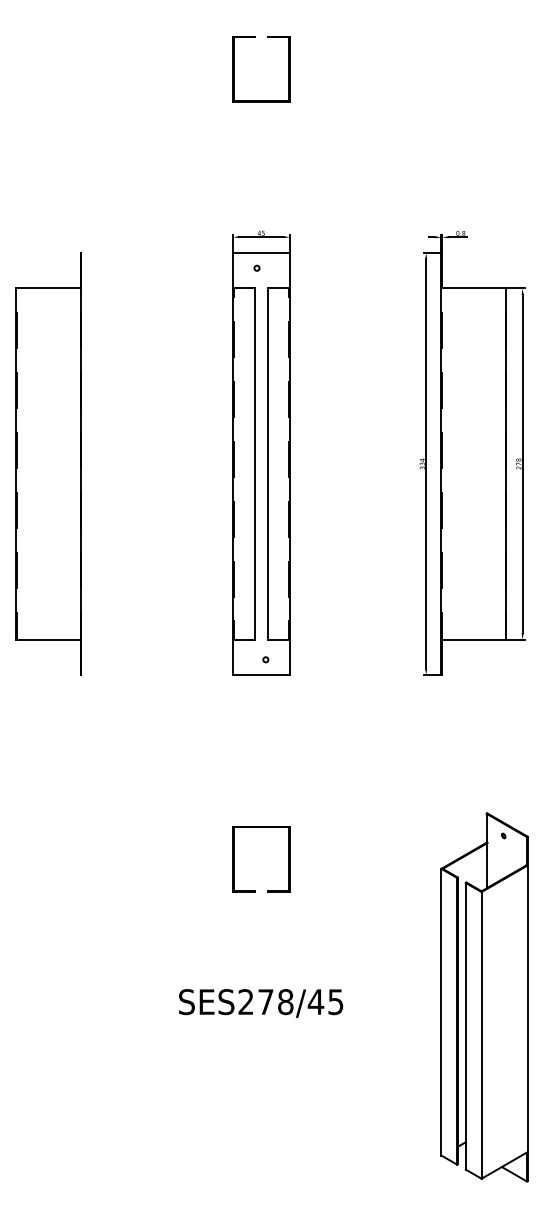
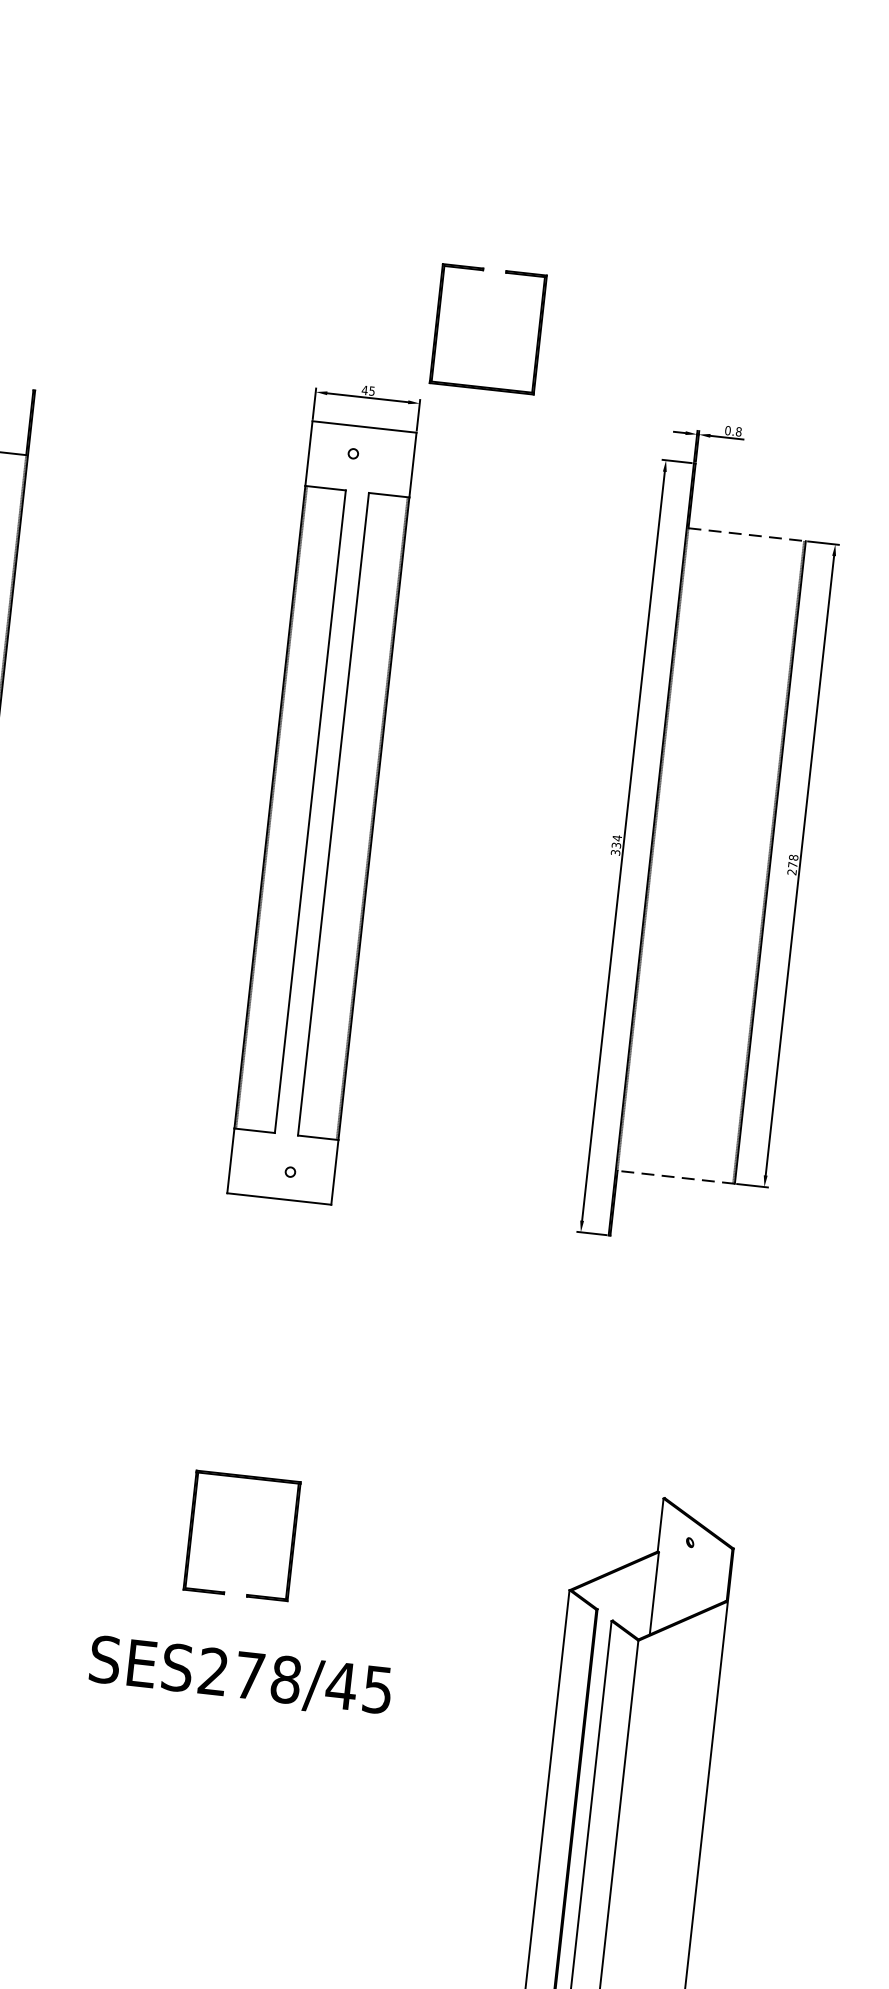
part: (234, 69) -> (438, 324), moved
line: (474, 288) -> (747, 534), solid -> dashed
line: (473, 639) -> (674, 1176), solid -> dashed
text: (261, 1003) -> (241, 1677), moved

